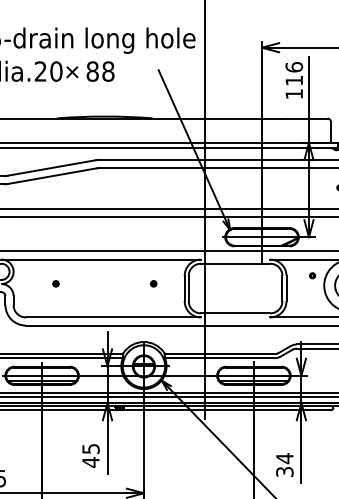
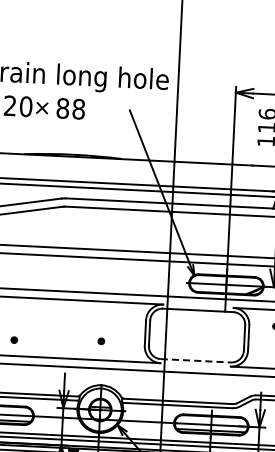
part: (55, 283) -> (13, 339), moved
part: (153, 283) -> (101, 341), moved
line: (235, 313) -> (195, 360), solid -> dashed

